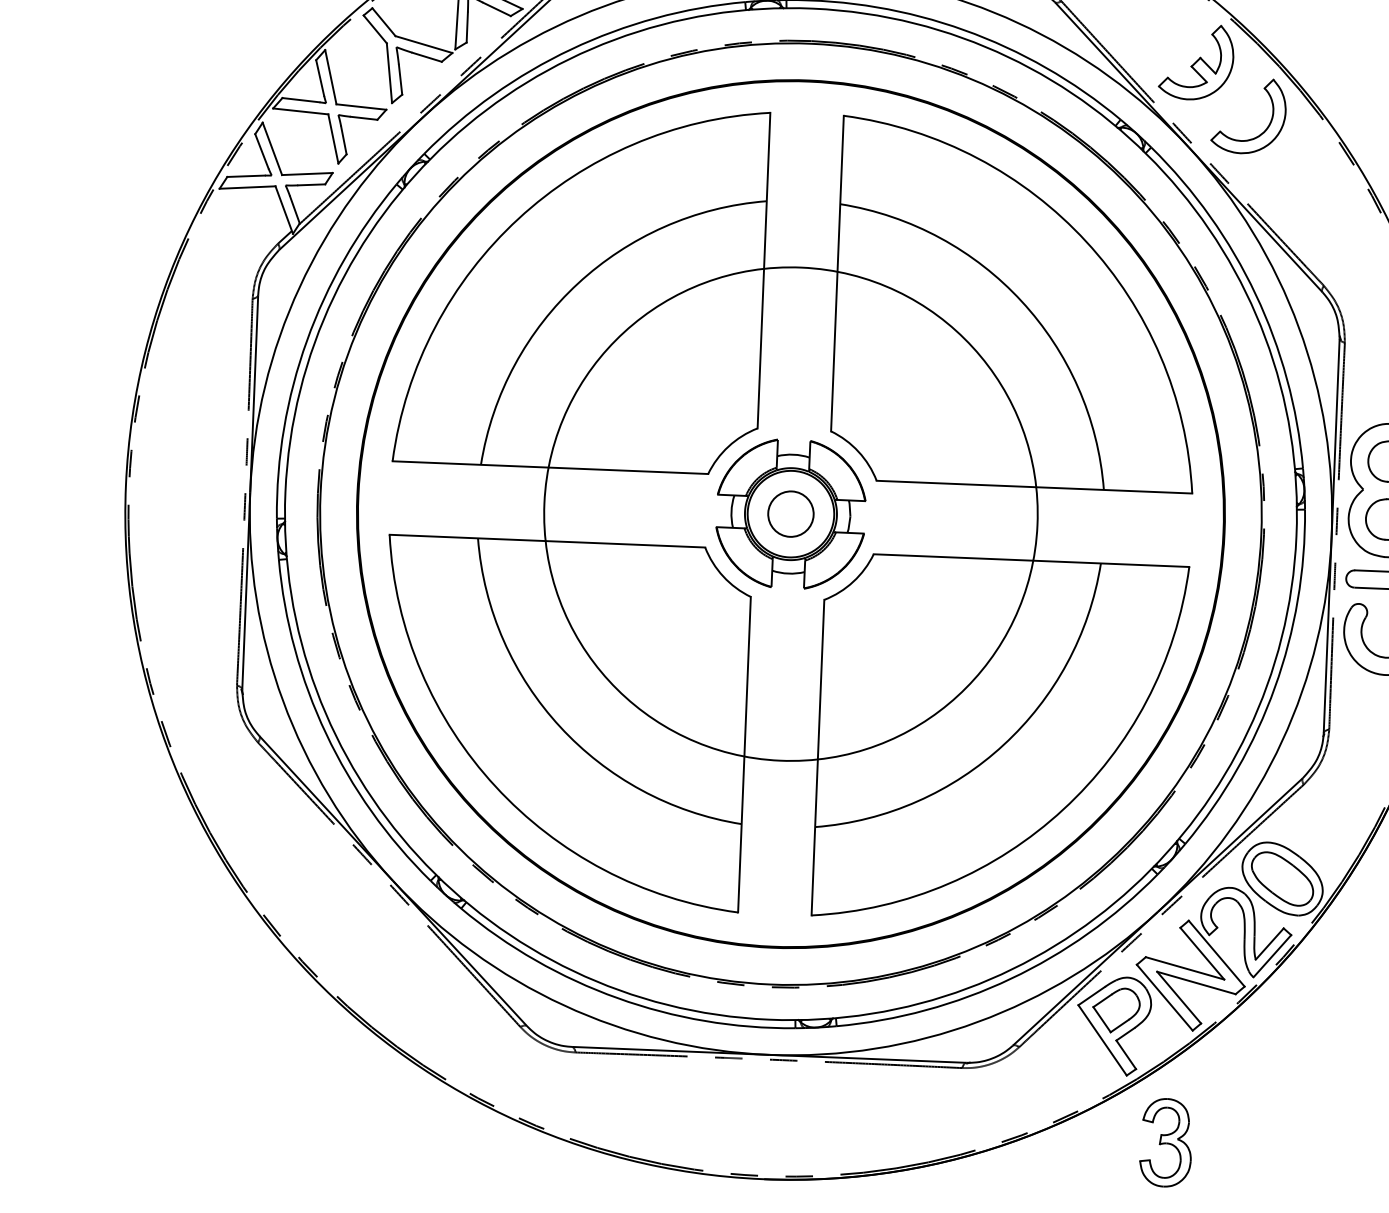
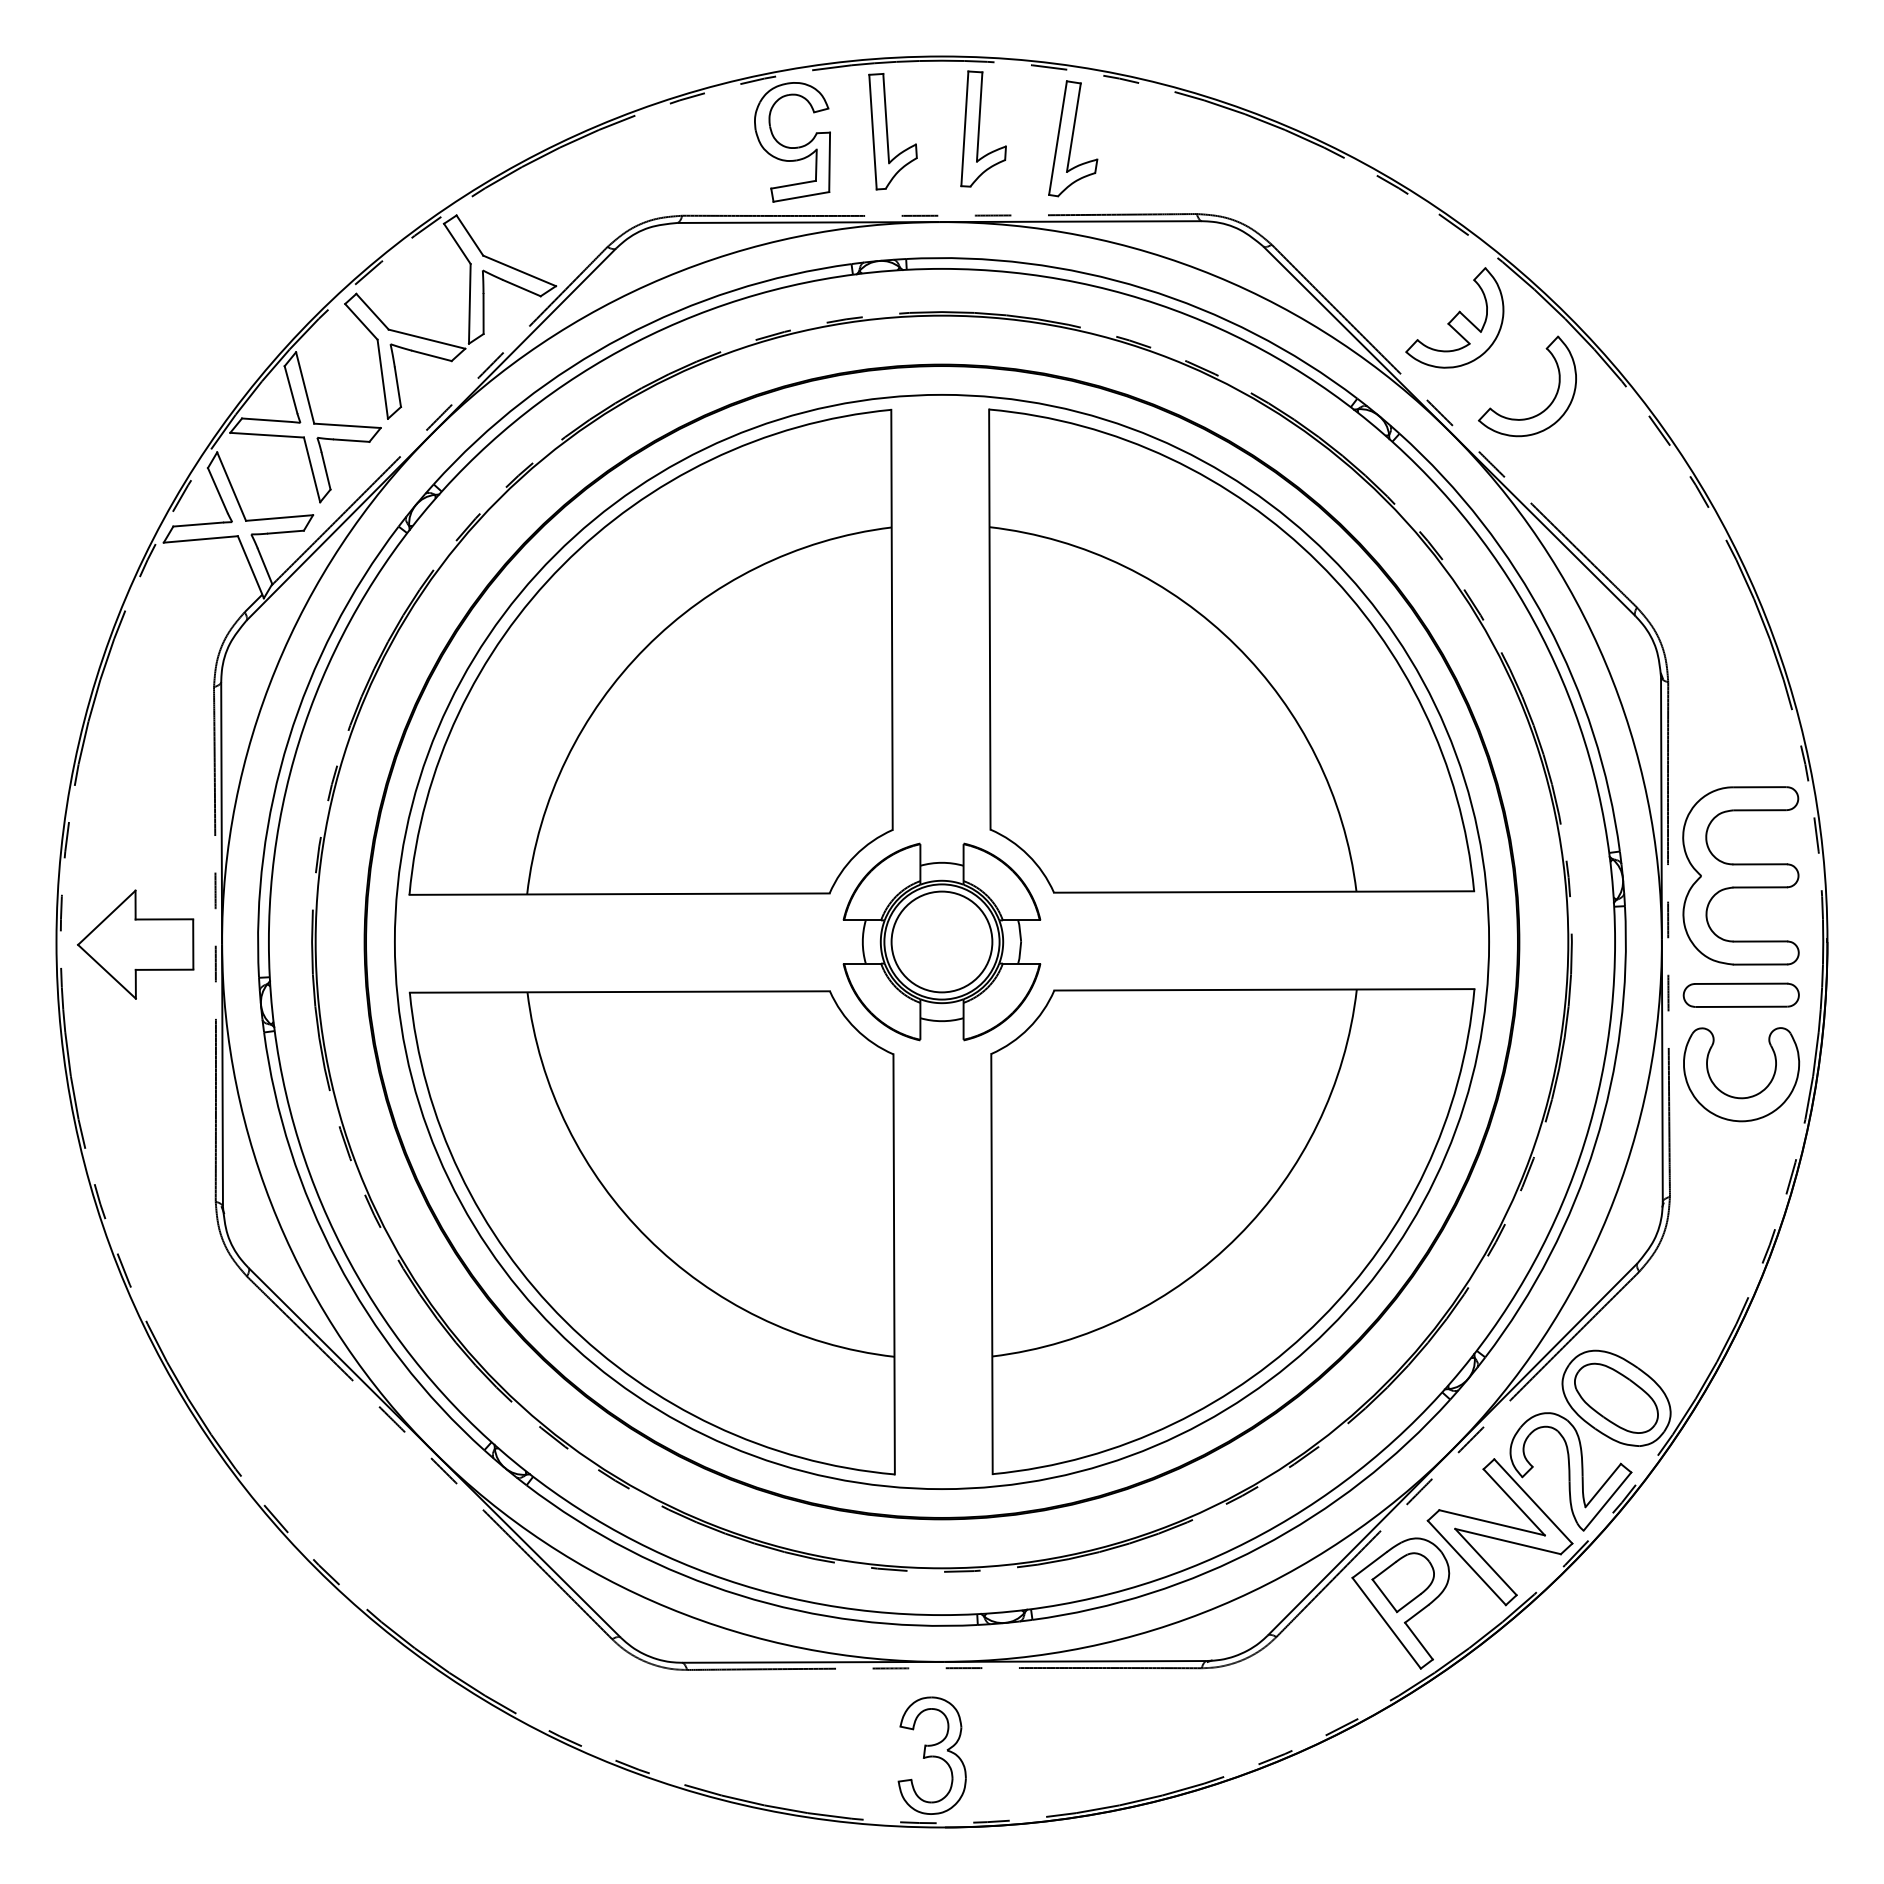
part: (185, 489) -> (135, 944), added
circle: (790, 513) -> (941, 941), size x1.67
circle: (790, 513) -> (941, 941), size x1.67
part: (1165, 1142) -> (931, 1755), moved

